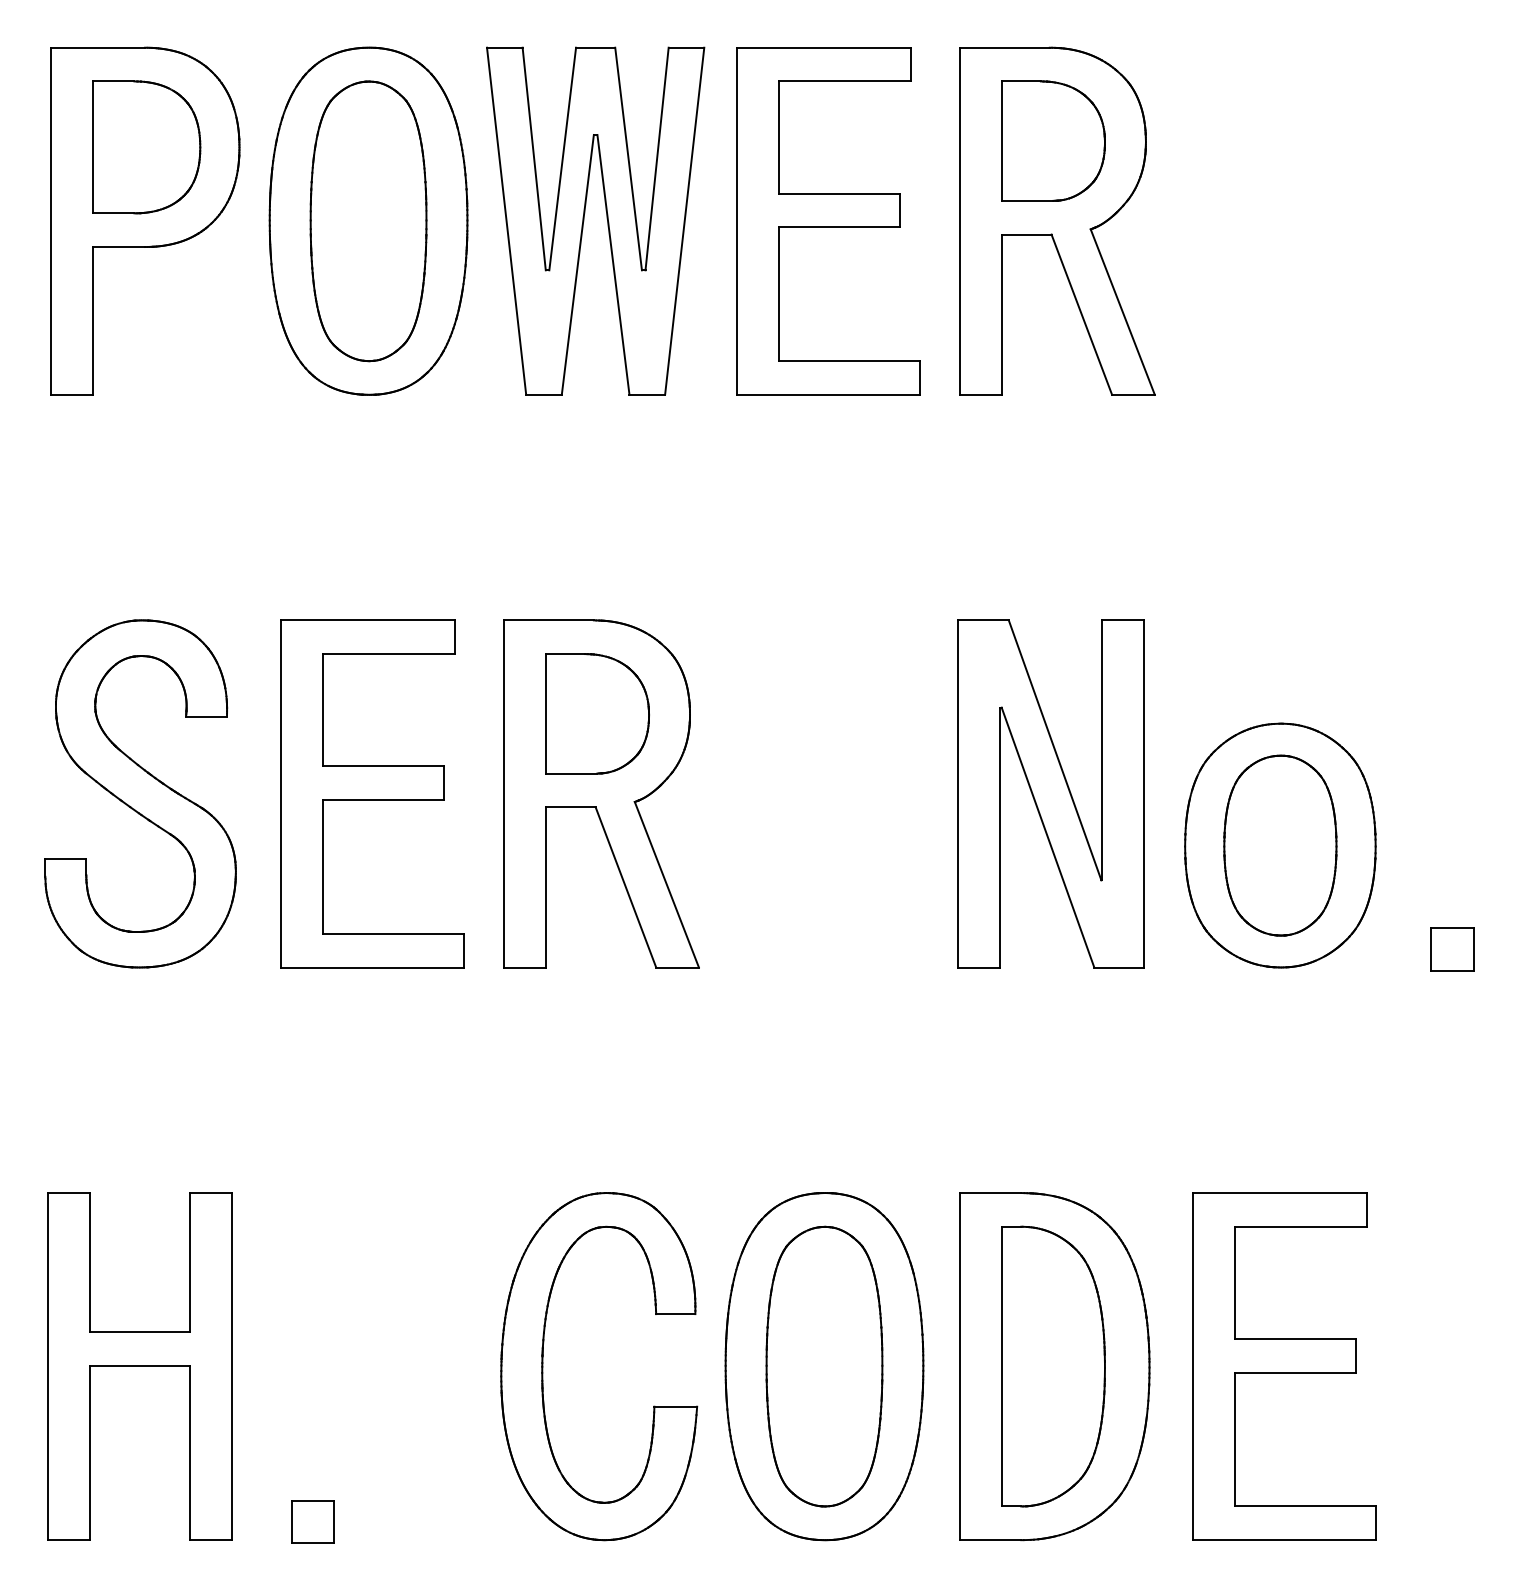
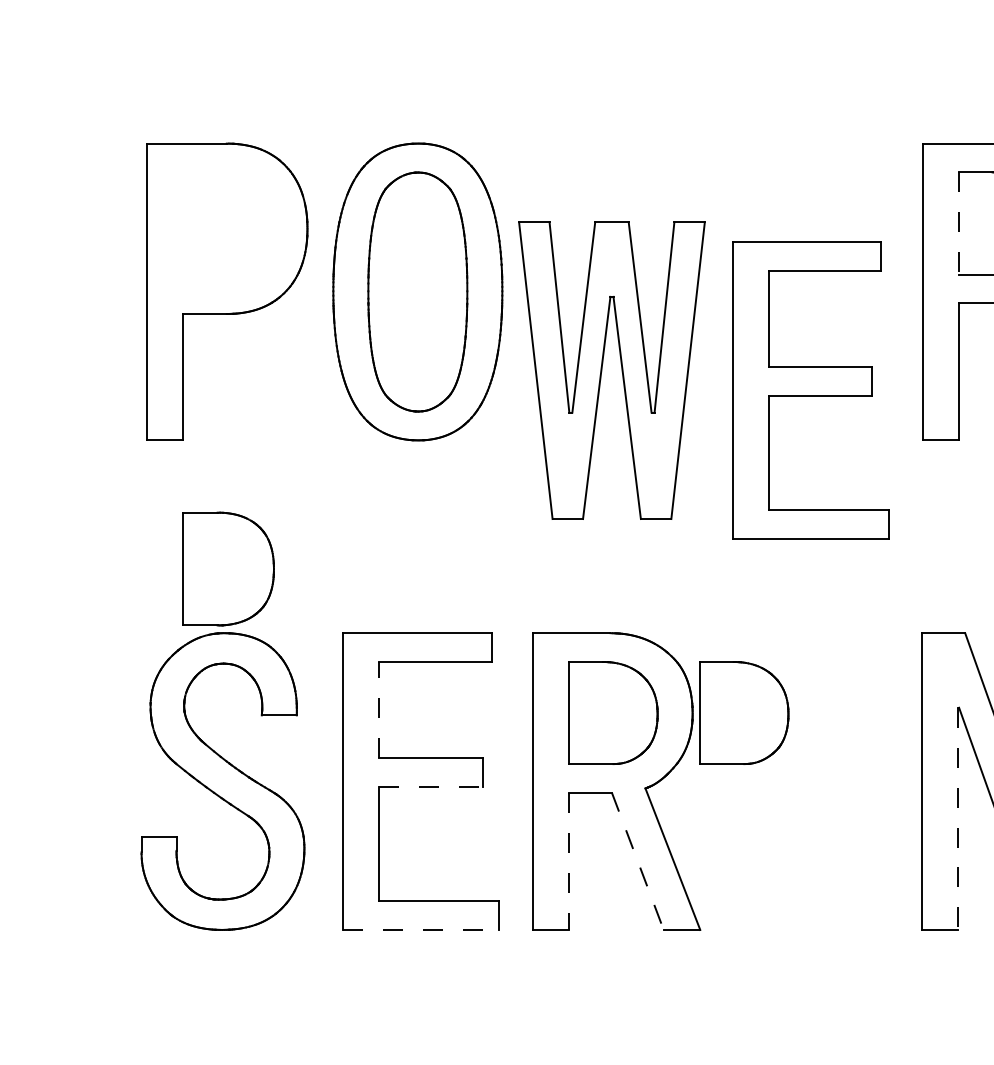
line: (1001, 141) -> (958, 223), solid -> dashed
part: (146, 147) -> (227, 569), moved
part: (584, 220) -> (602, 369), moved
part: (828, 221) -> (811, 390), moved
line: (323, 709) -> (379, 709), solid -> dashed
part: (750, 713) -> (744, 712), added
line: (383, 800) -> (430, 787), solid -> dashed
line: (999, 837) -> (957, 818), solid -> dashed
line: (545, 887) -> (569, 861), solid -> dashed
line: (625, 887) -> (637, 861), solid -> dashed
line: (372, 967) -> (421, 929), solid -> dashed

